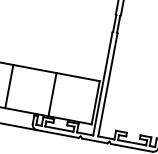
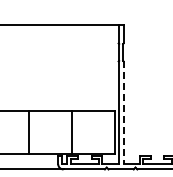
line: (107, 85) -> (123, 113), solid -> dashed

